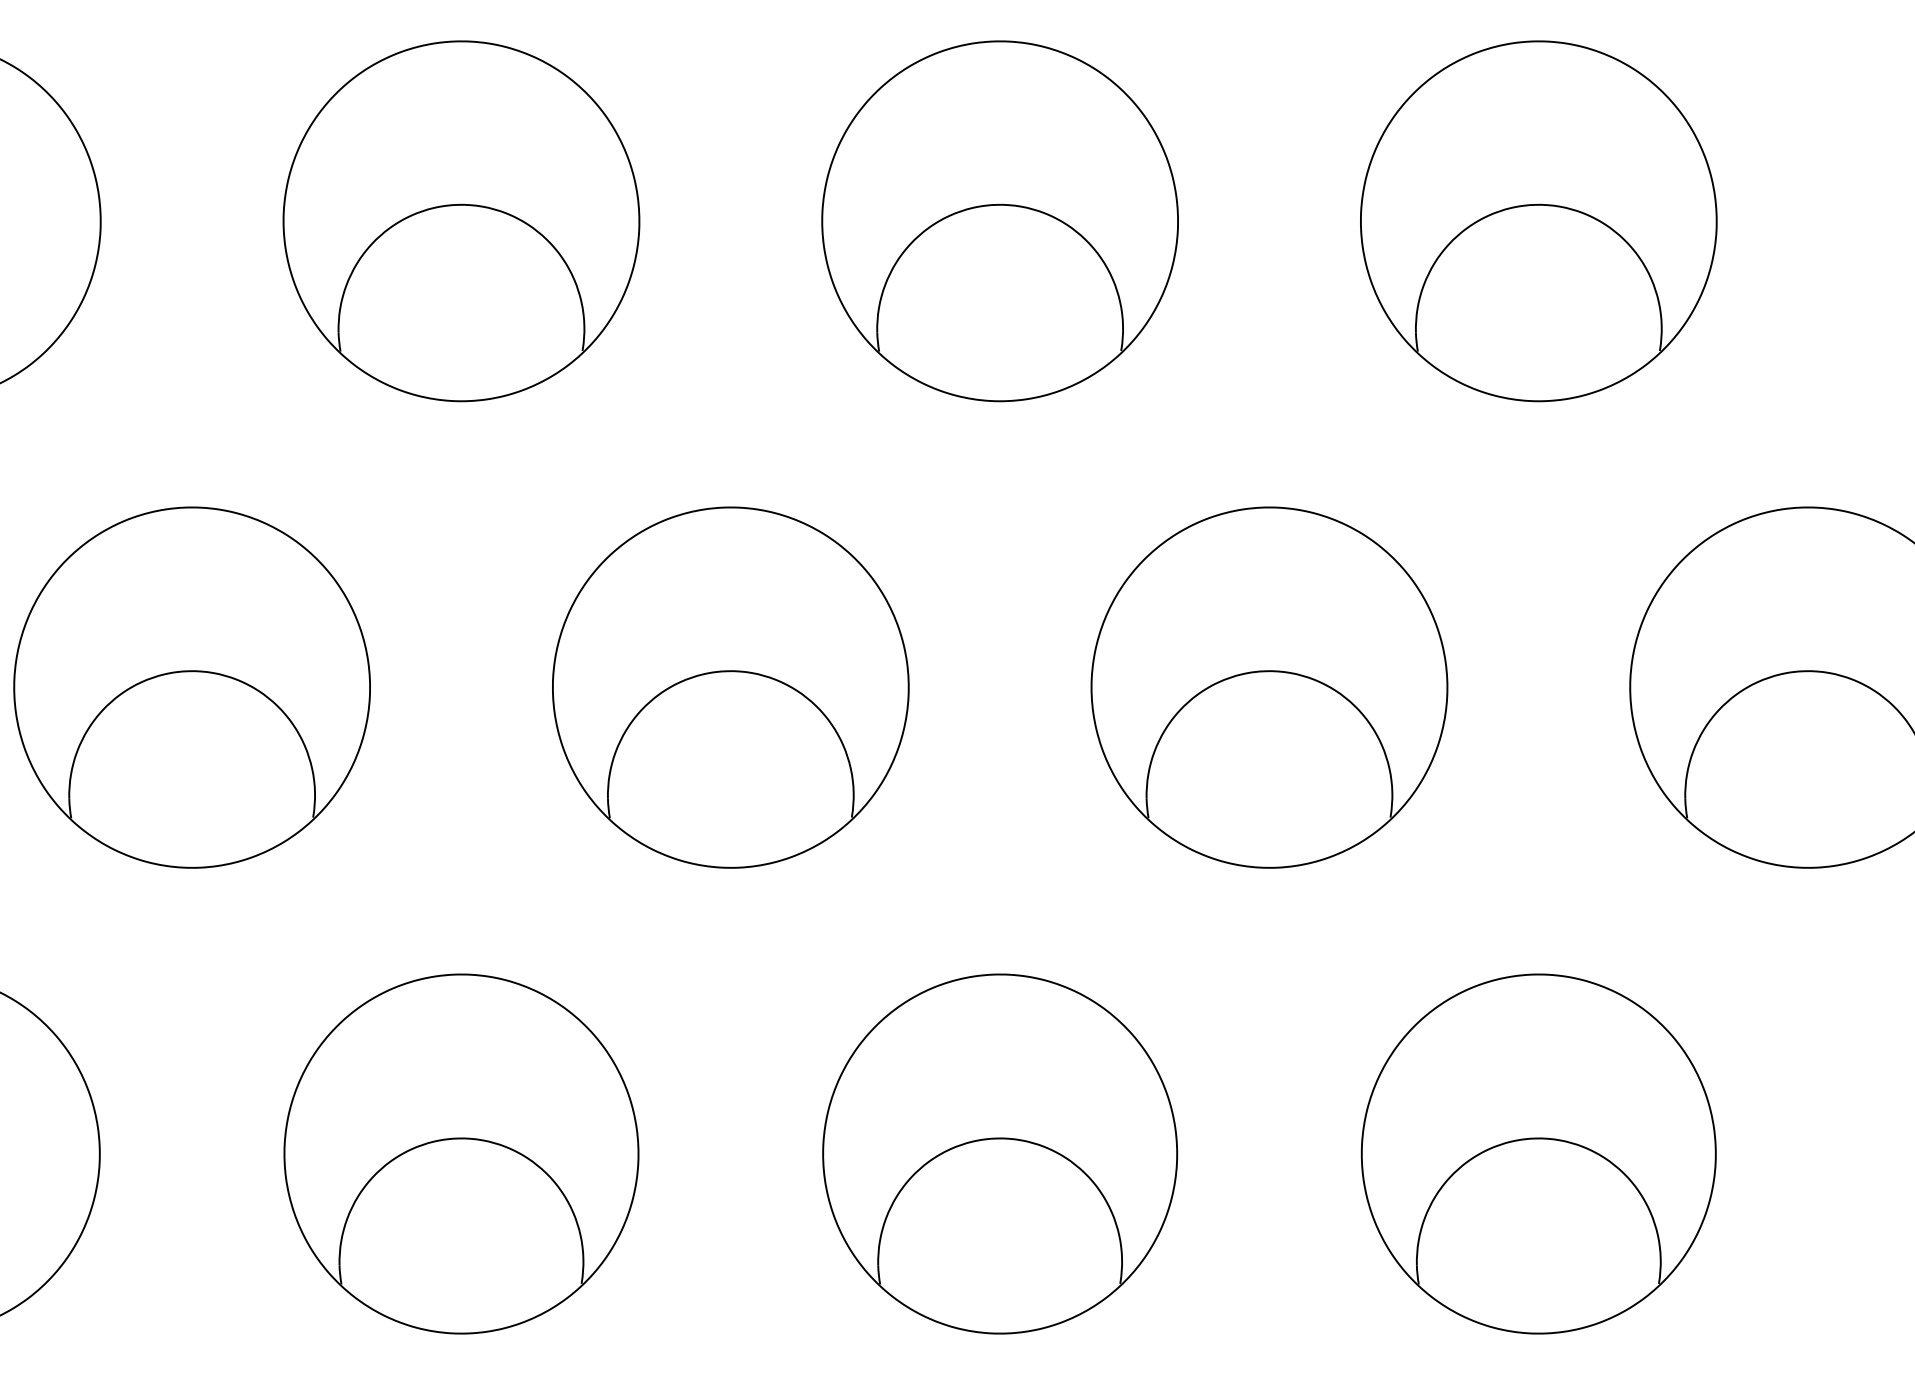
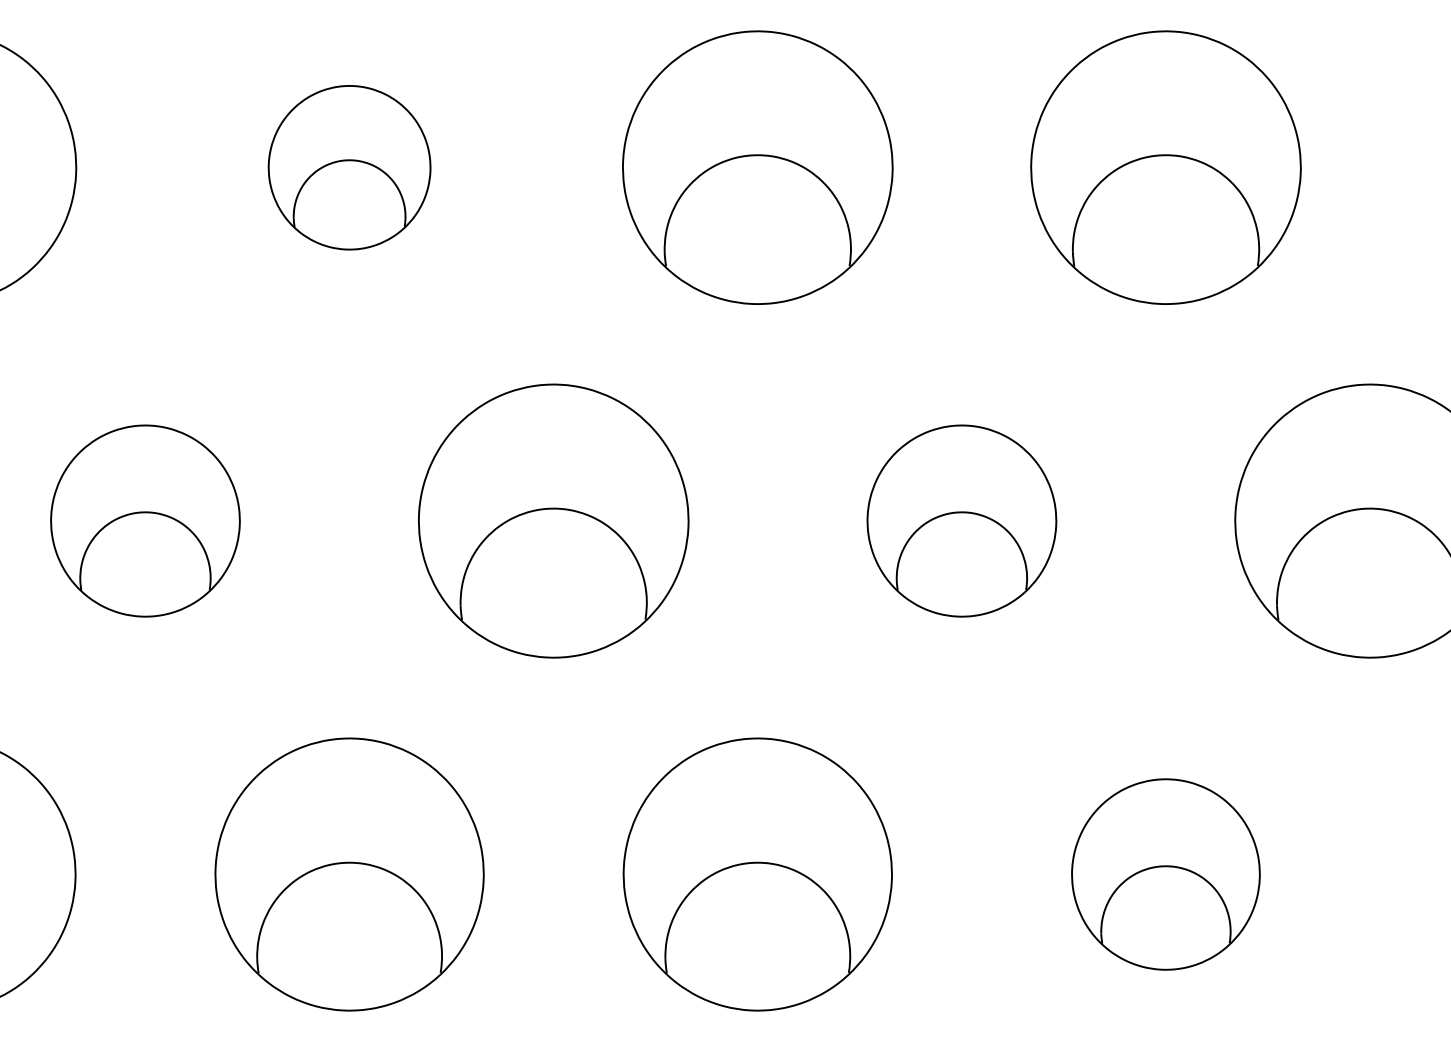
part: (461, 221) -> (349, 167), size x0.6
part: (191, 687) -> (145, 521), size x0.7
part: (1269, 687) -> (961, 521), size x0.7
part: (1538, 1153) -> (1165, 874), size x0.7

